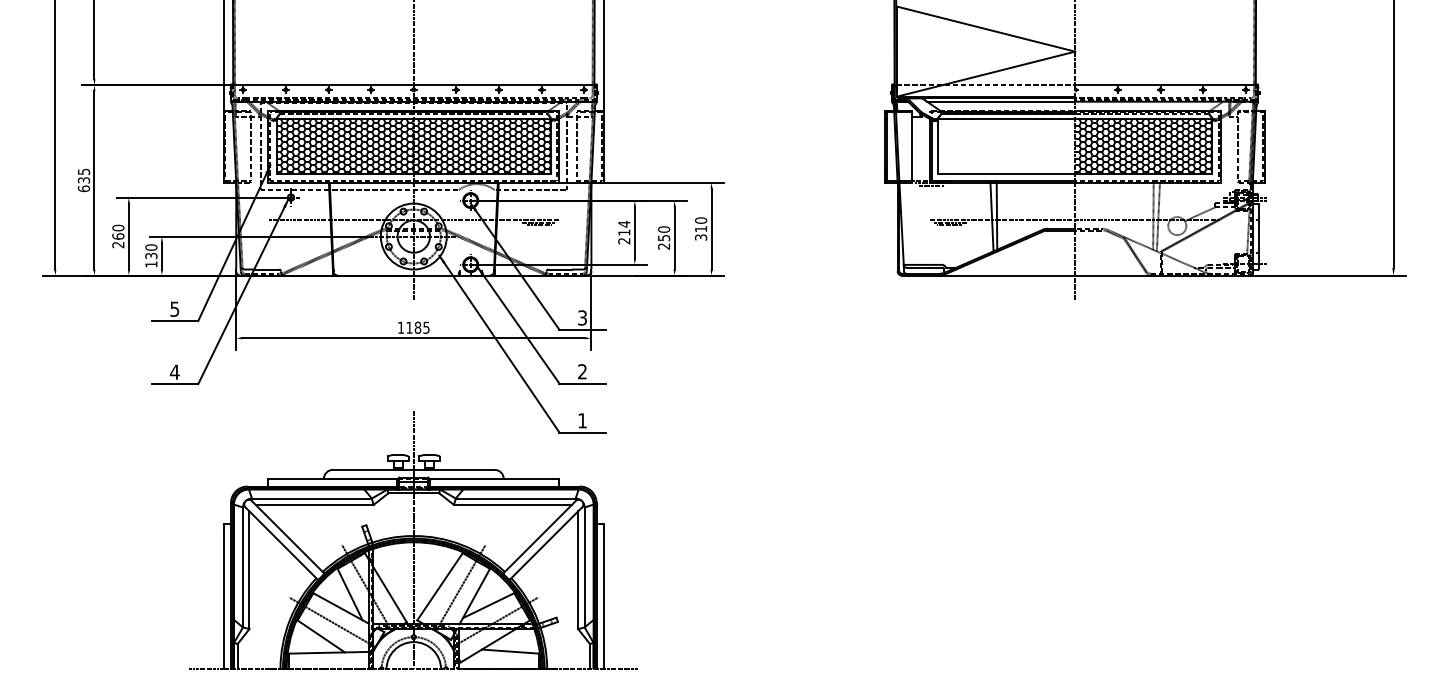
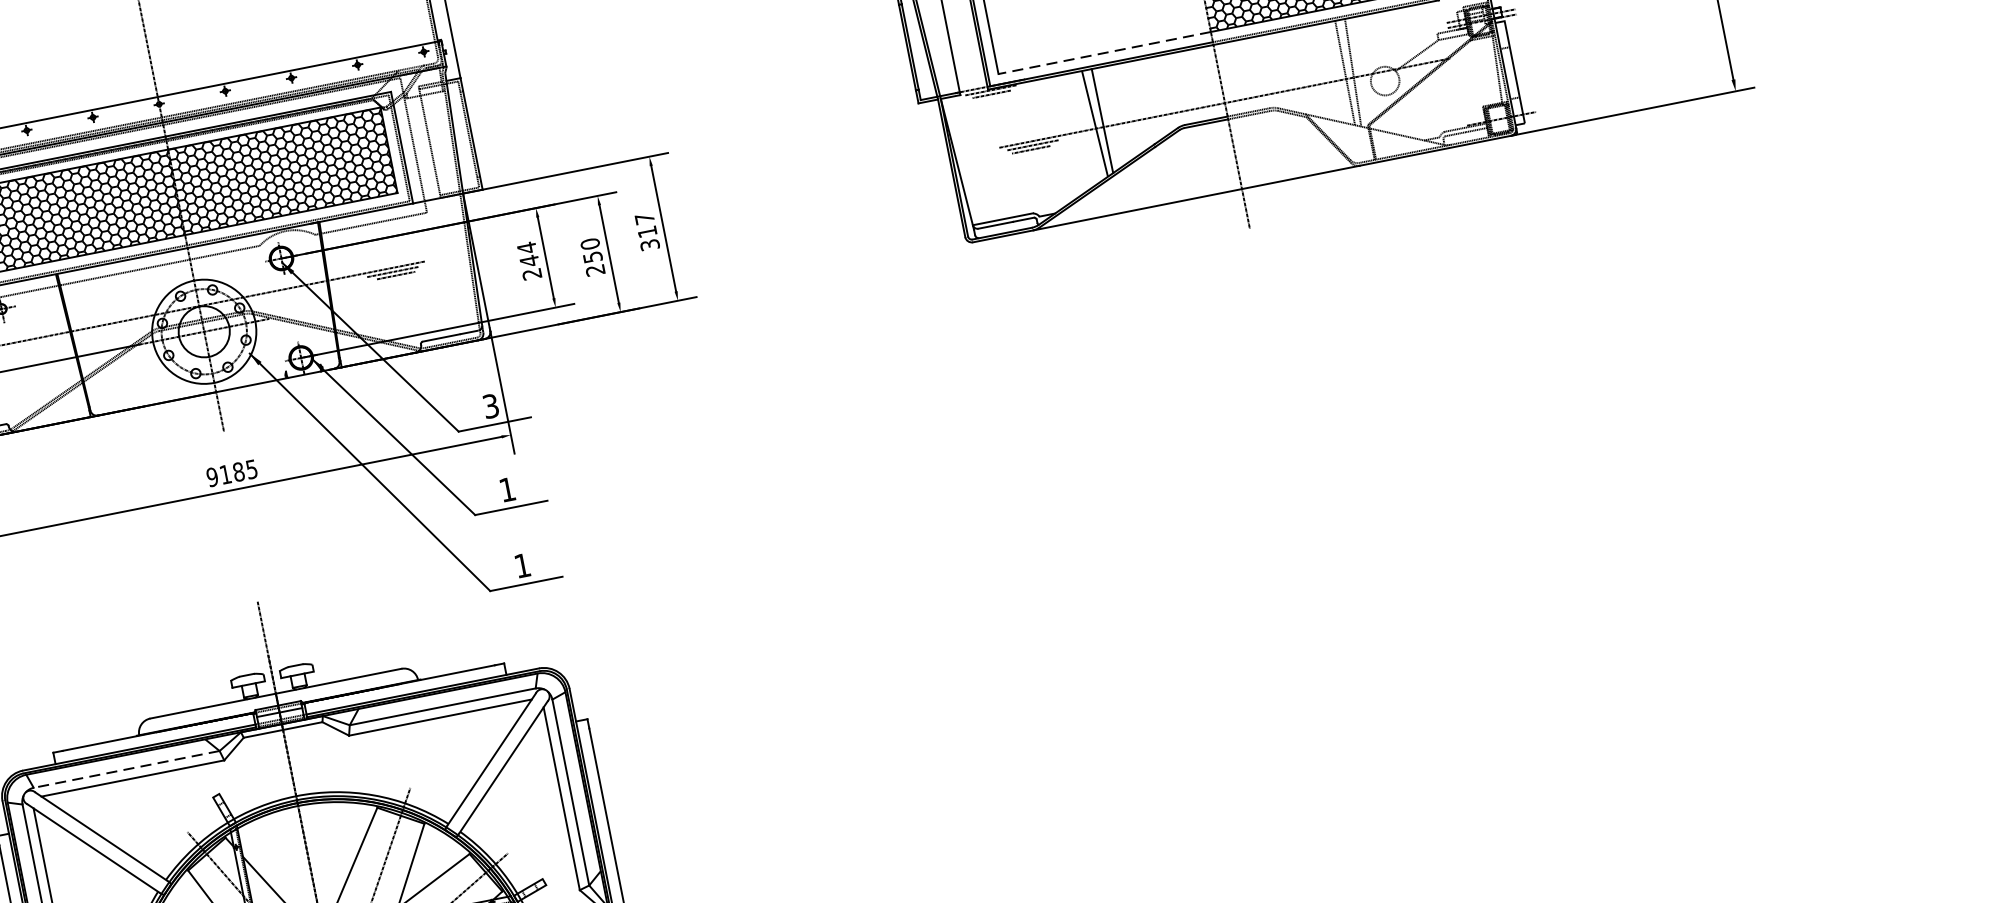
line: (1006, 174) -> (1104, 53), solid -> dashed
text: (700, 220) -> (643, 218), 310 -> 317
text: (624, 232) -> (529, 260), 214 -> 244
text: (400, 327) -> (211, 476), 1185 -> 9185
text: (582, 371) -> (507, 489), 2 -> 1
line: (311, 498) -> (125, 769), solid -> dashed

